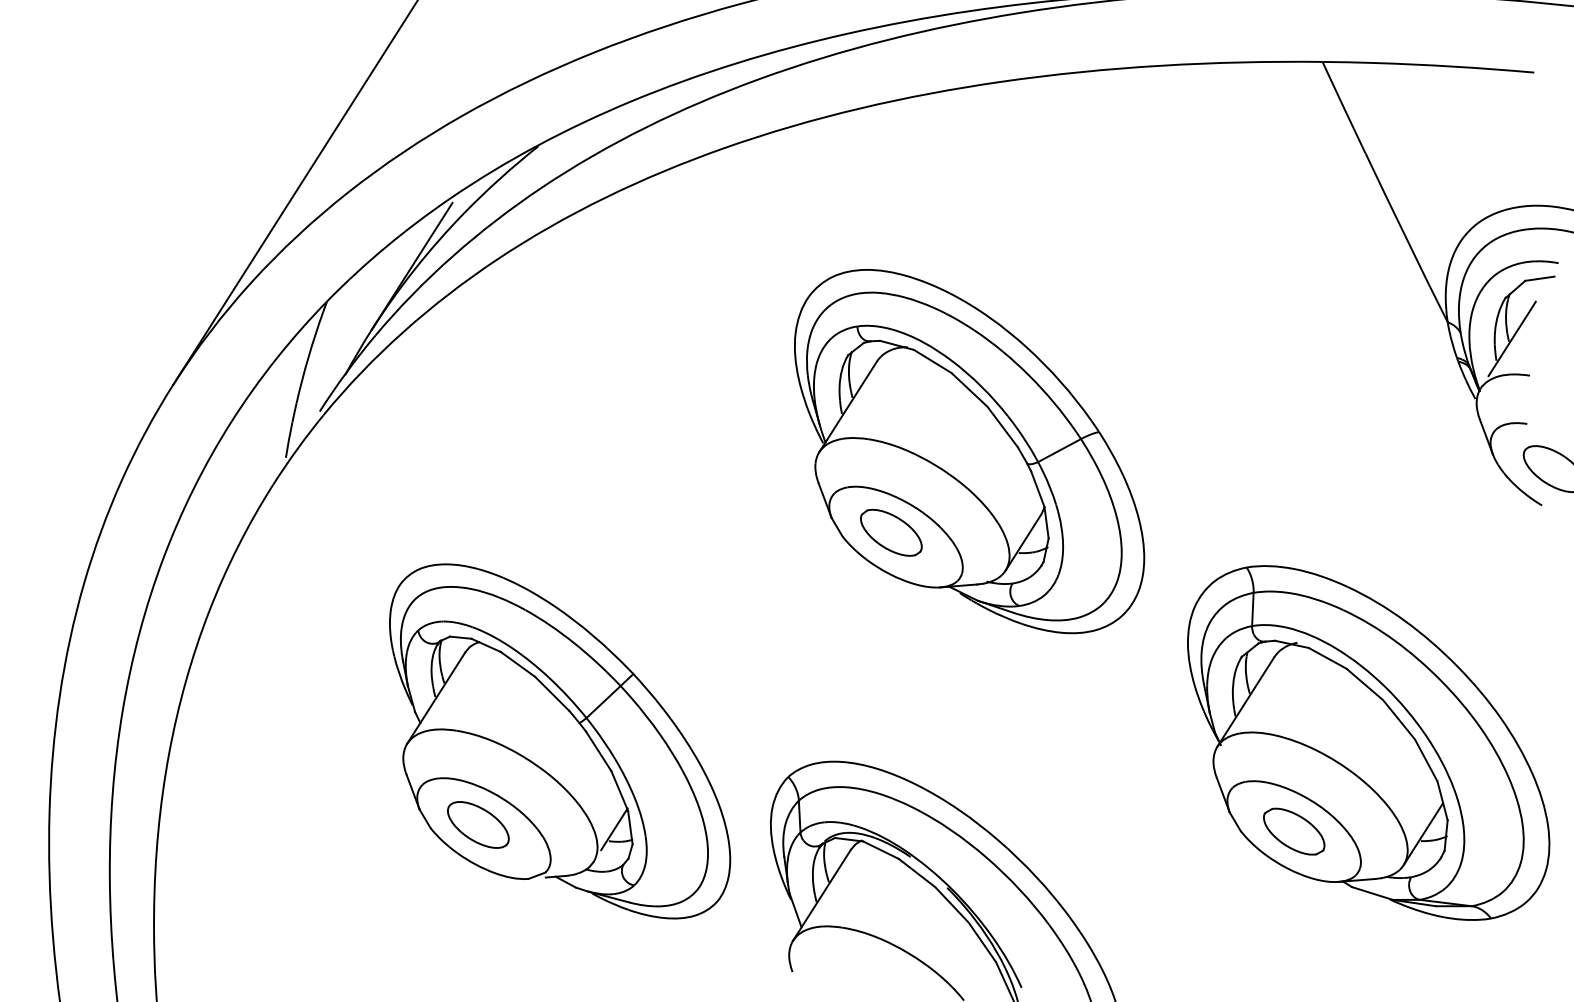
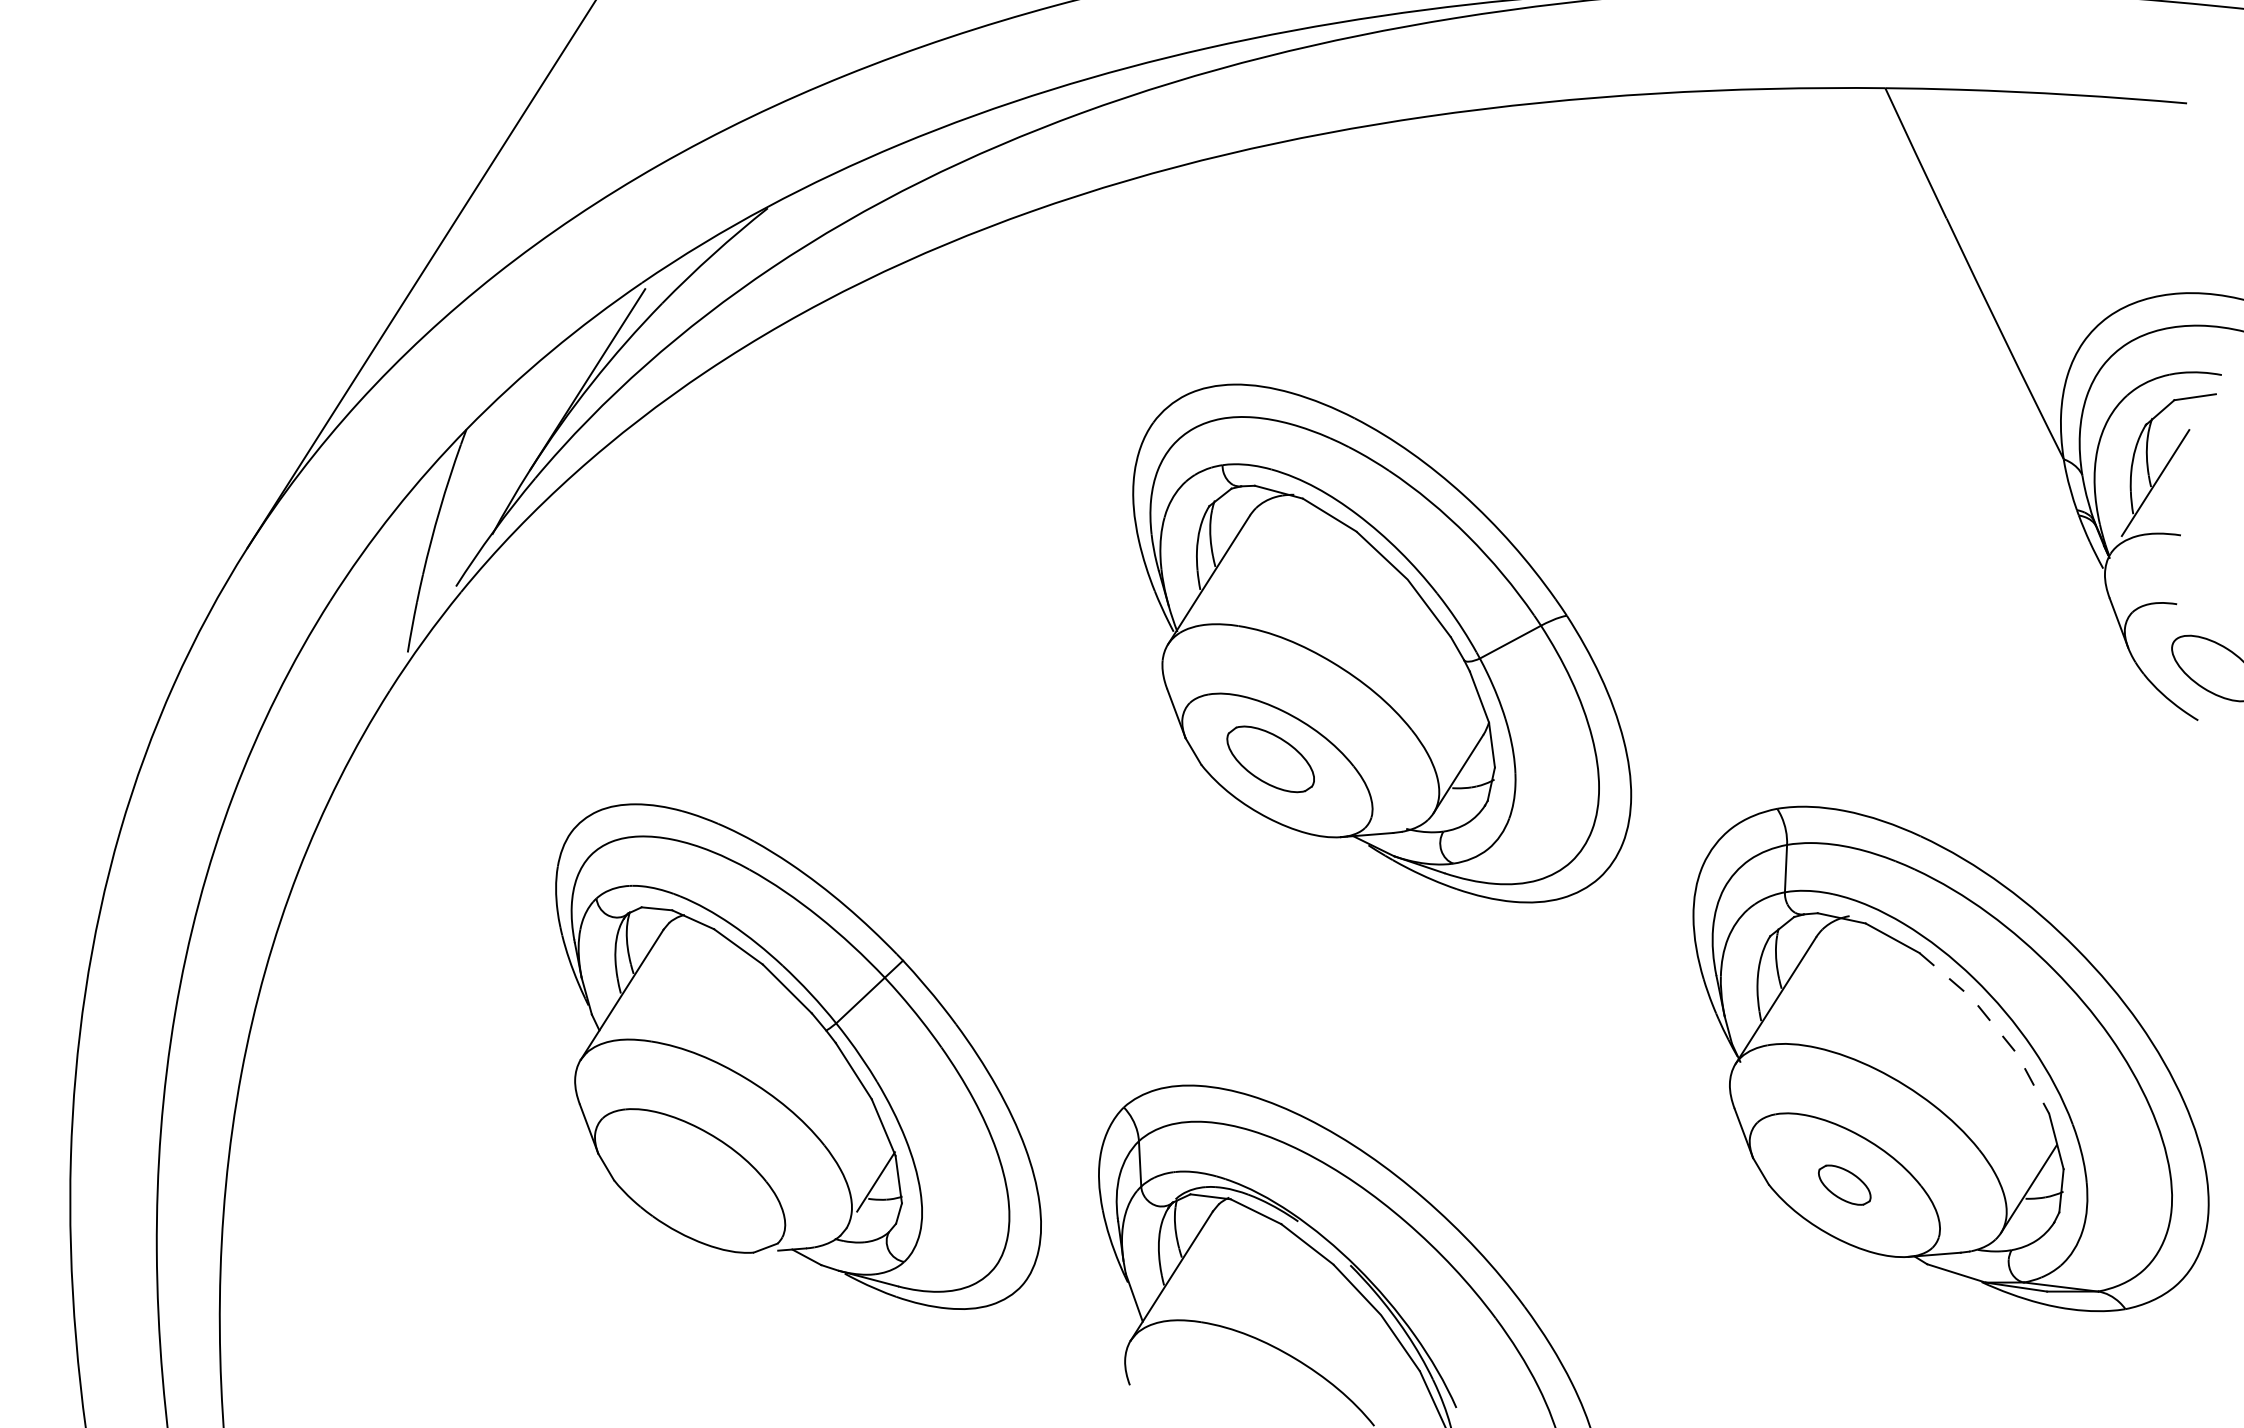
line: (1398, 719) -> (1993, 1025), solid -> dashed
part: (477, 824) -> (681, 1175), removed
part: (1293, 831) -> (1844, 1184), size x0.6

